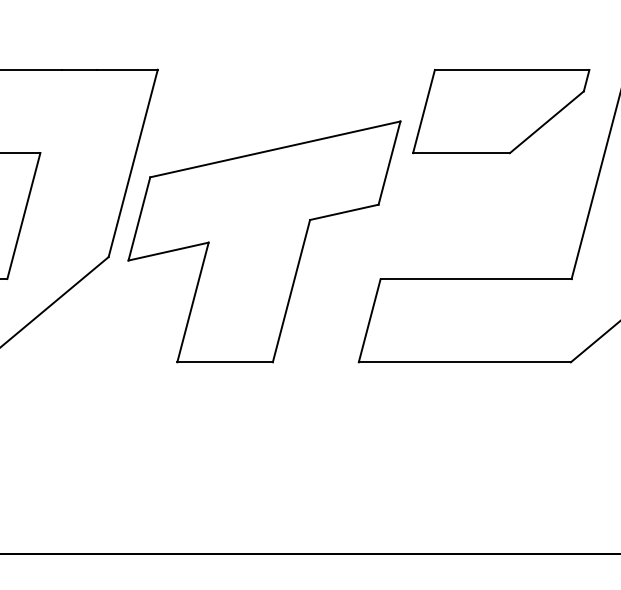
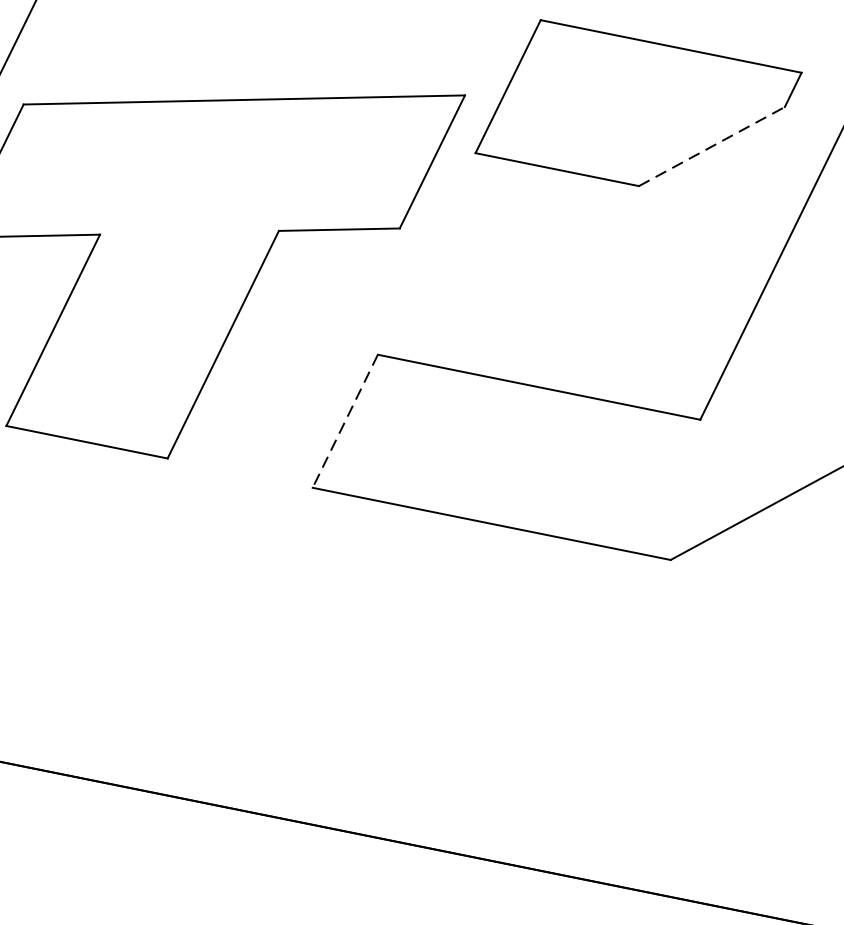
line: (547, 121) -> (713, 145), solid -> dashed
line: (369, 321) -> (344, 422), solid -> dashed

